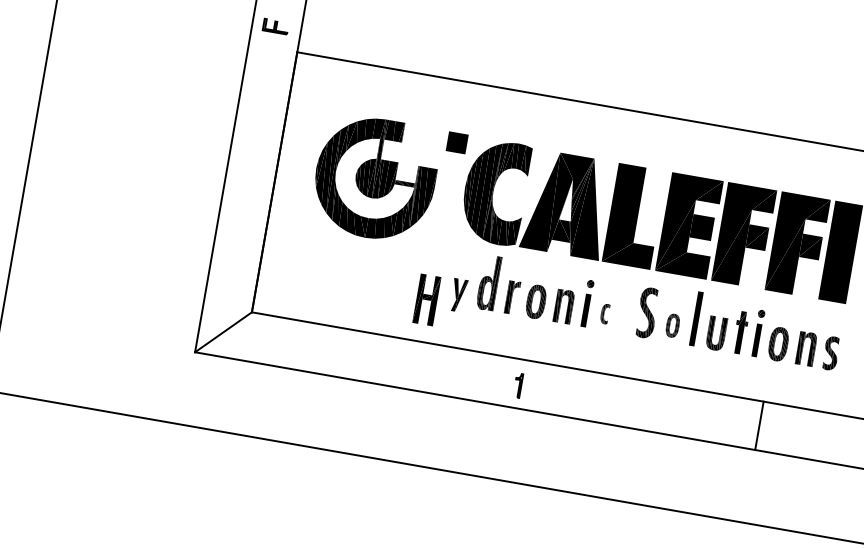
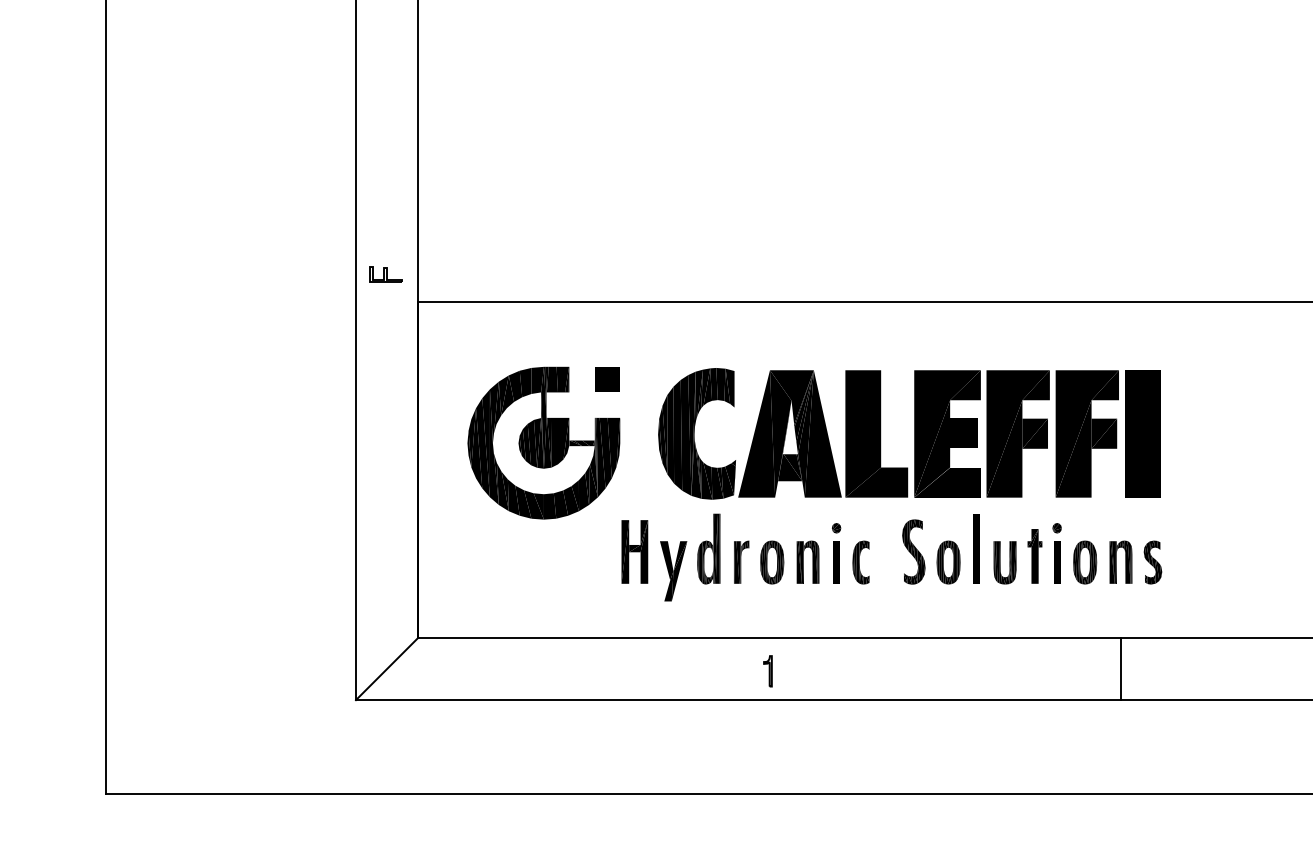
part: (457, 142) -> (607, 379), moved
part: (458, 295) -> (673, 571), size x1.43
part: (426, 299) -> (634, 551), moved
part: (604, 313) -> (860, 562), size x1.67
part: (672, 325) -> (948, 562), size x1.43
line: (759, 425) -> (1120, 668), moved

